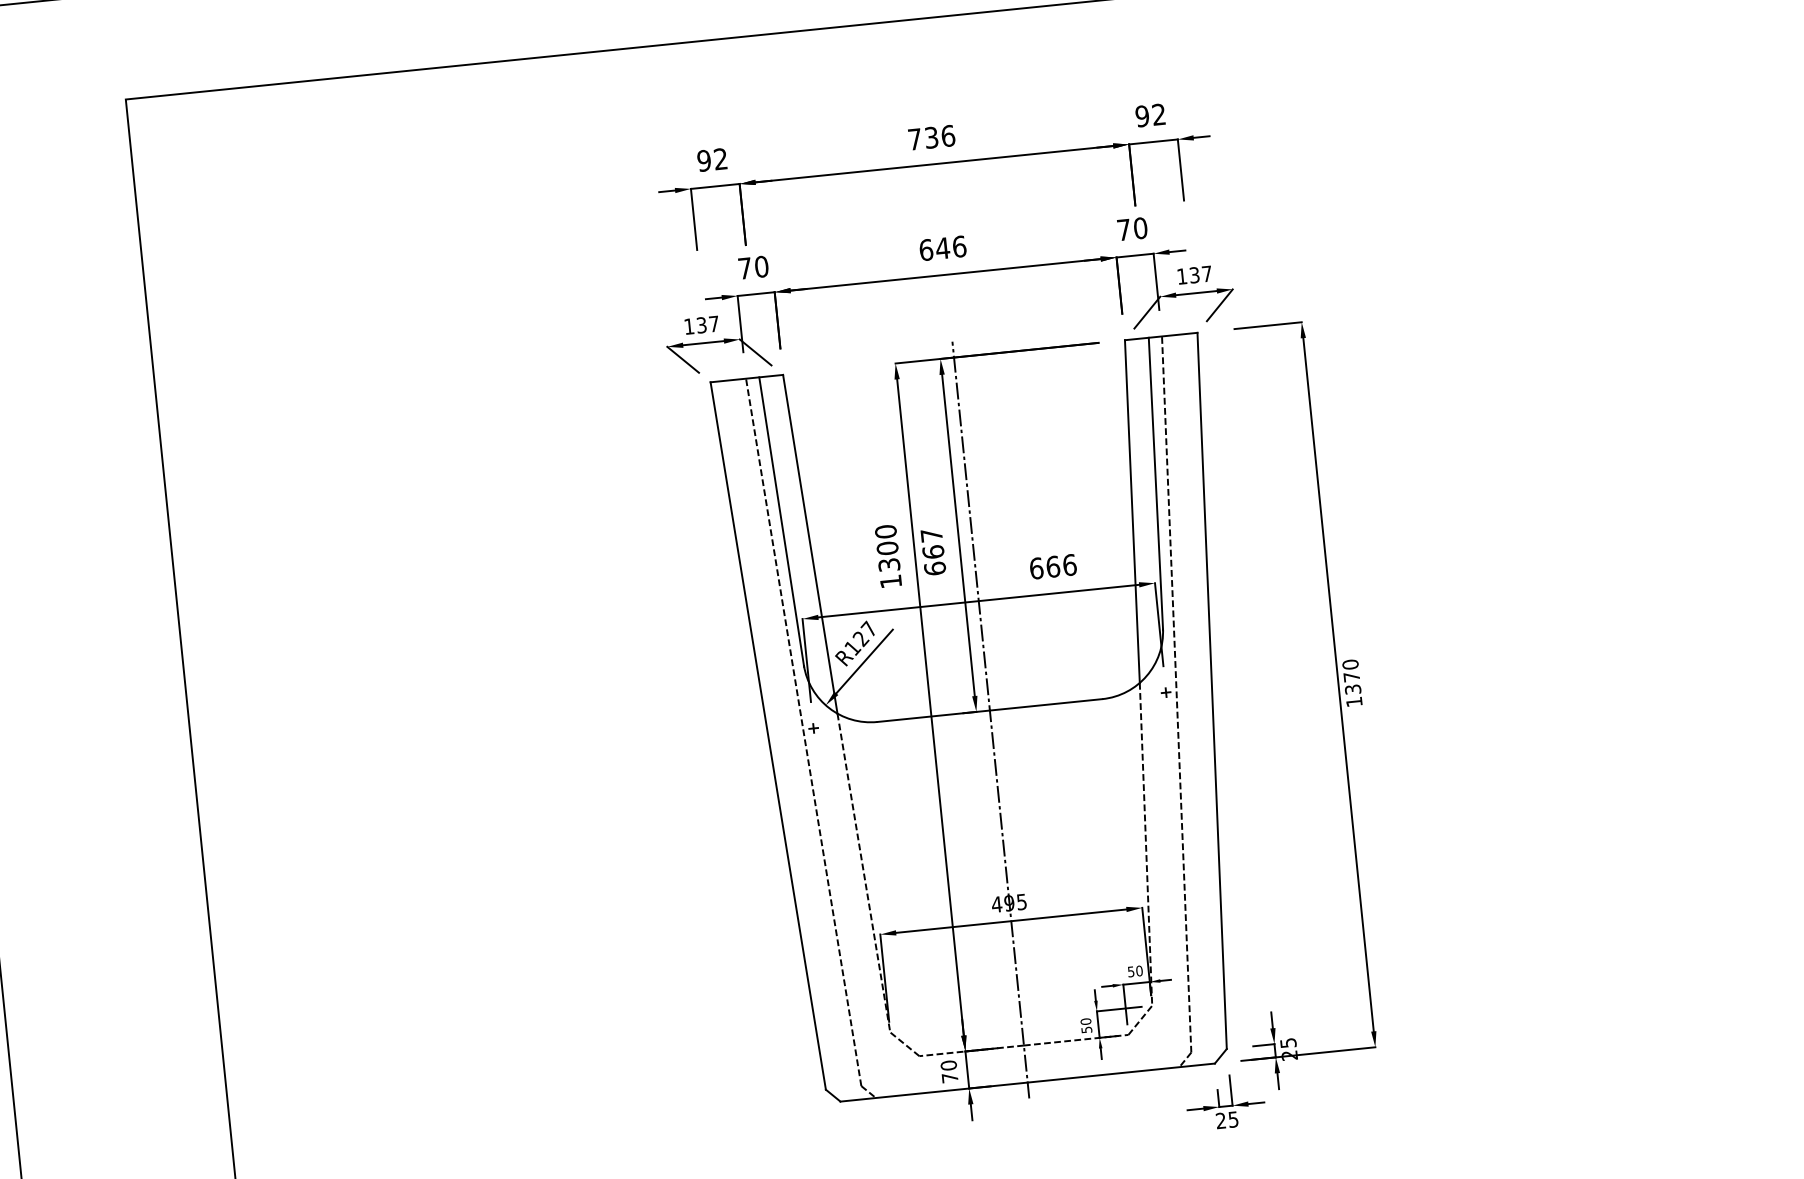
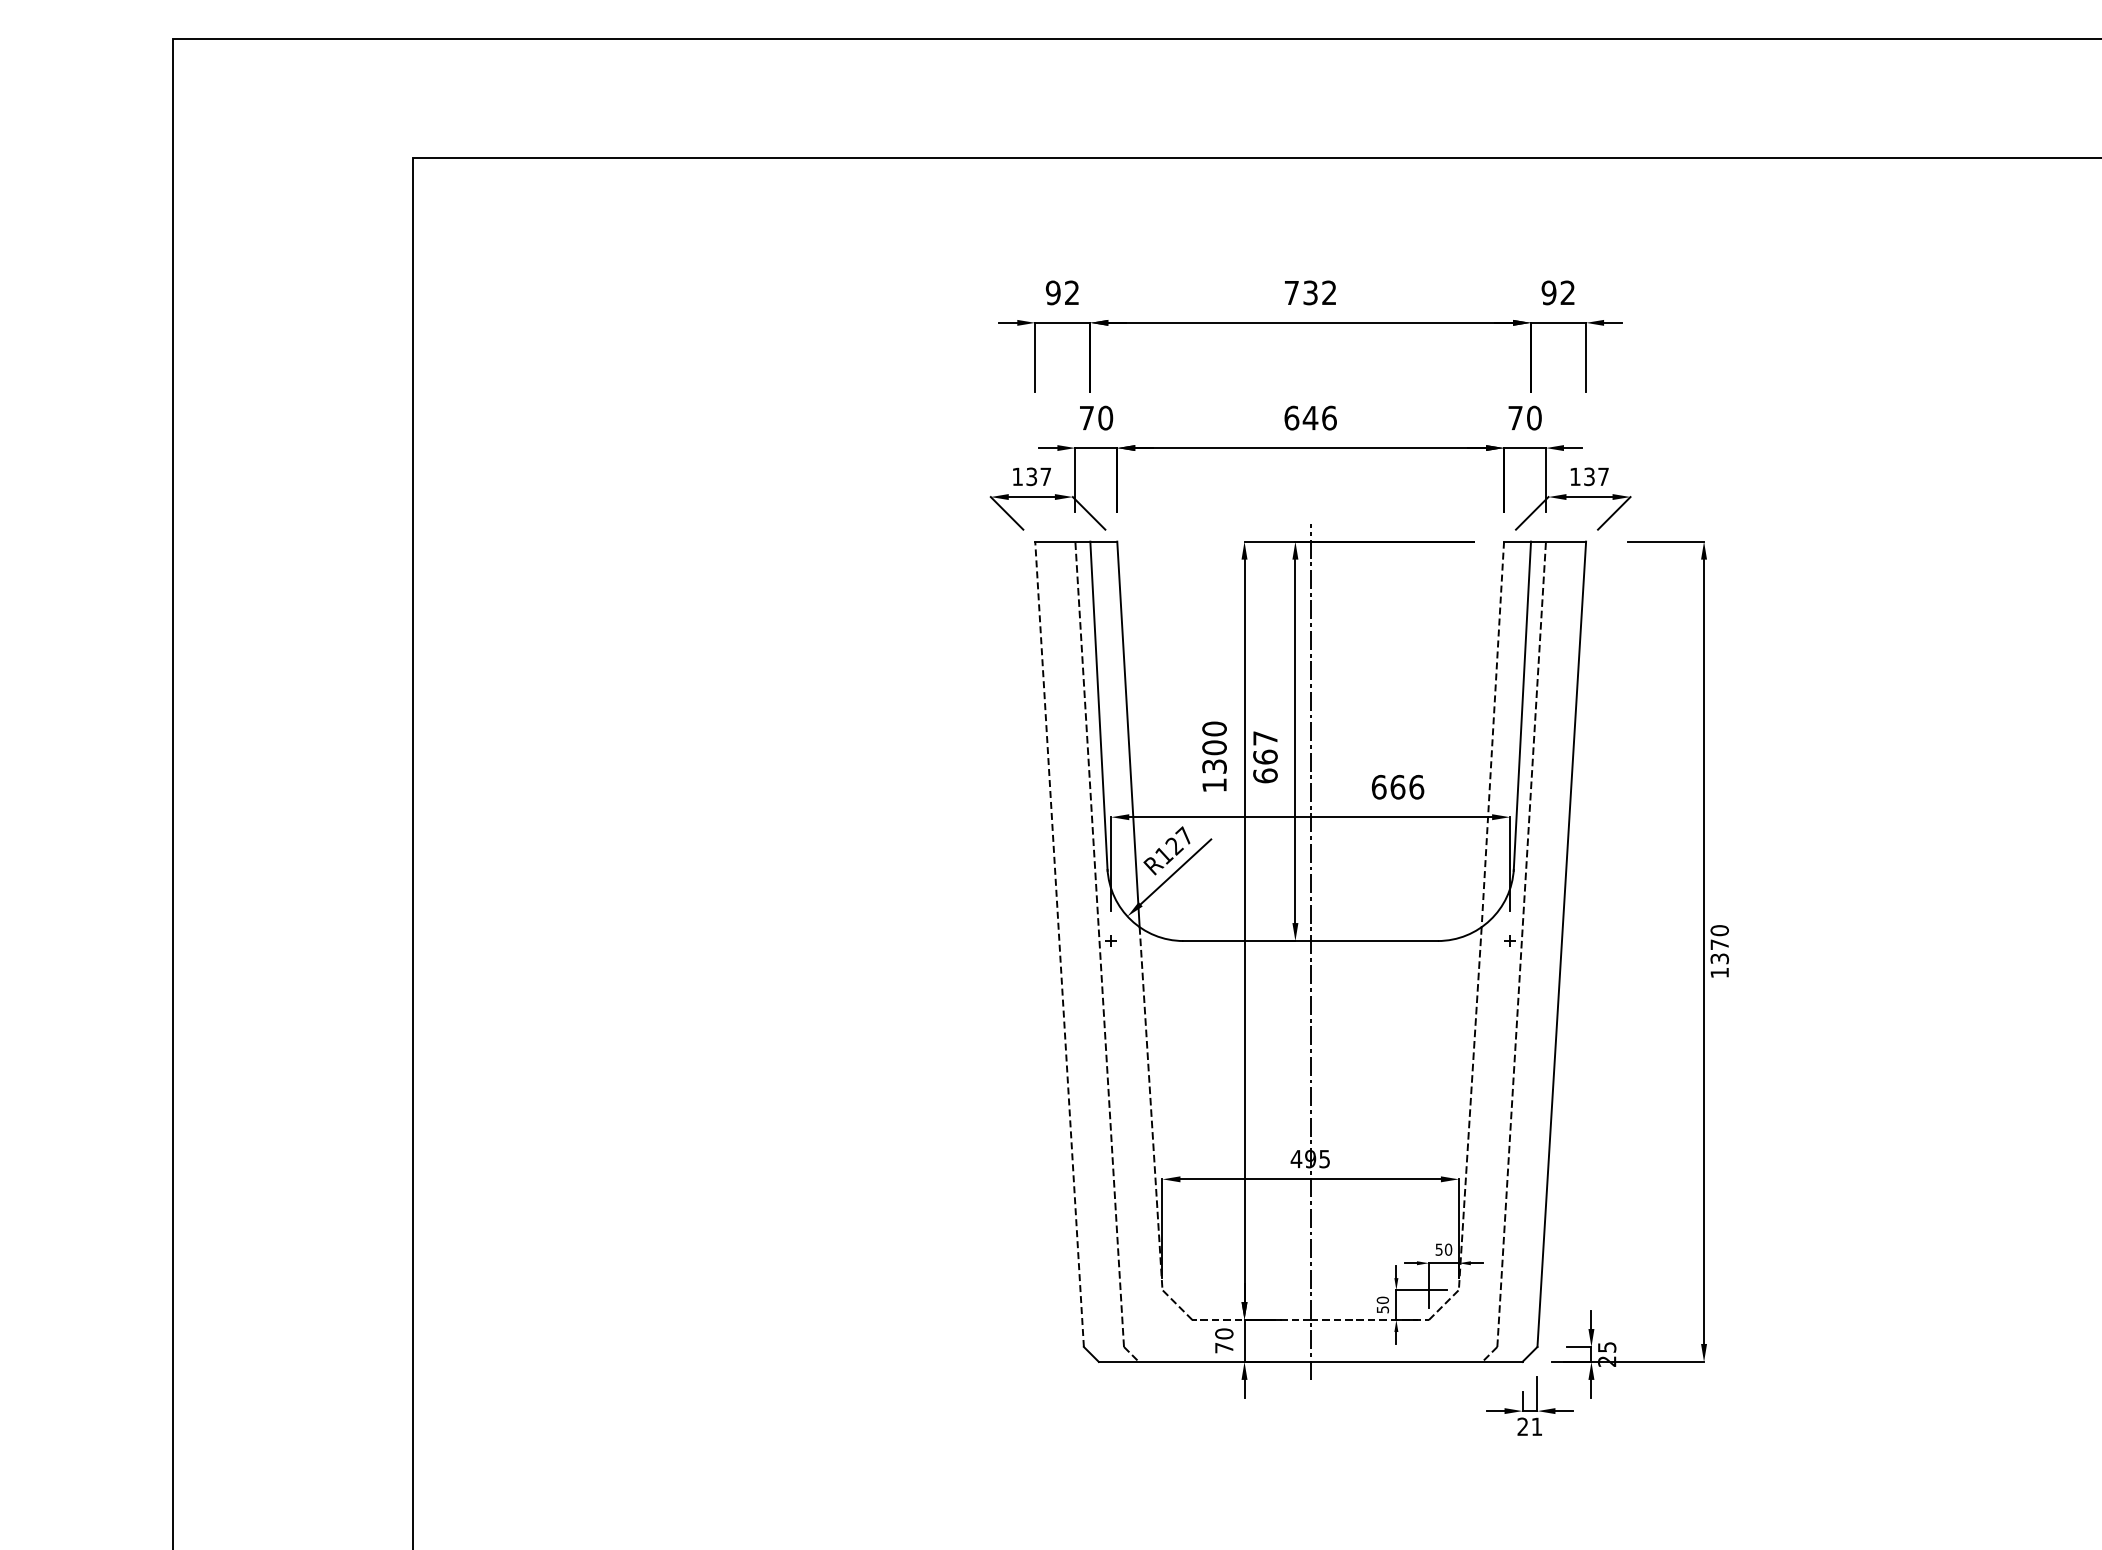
text: (948, 135) -> (1329, 292), 736 -> 732
line: (1132, 511) -> (1492, 734), solid -> dashed
line: (768, 735) -> (1059, 943), solid -> dashed
text: (1233, 1119) -> (1536, 1426), 25 -> 21

